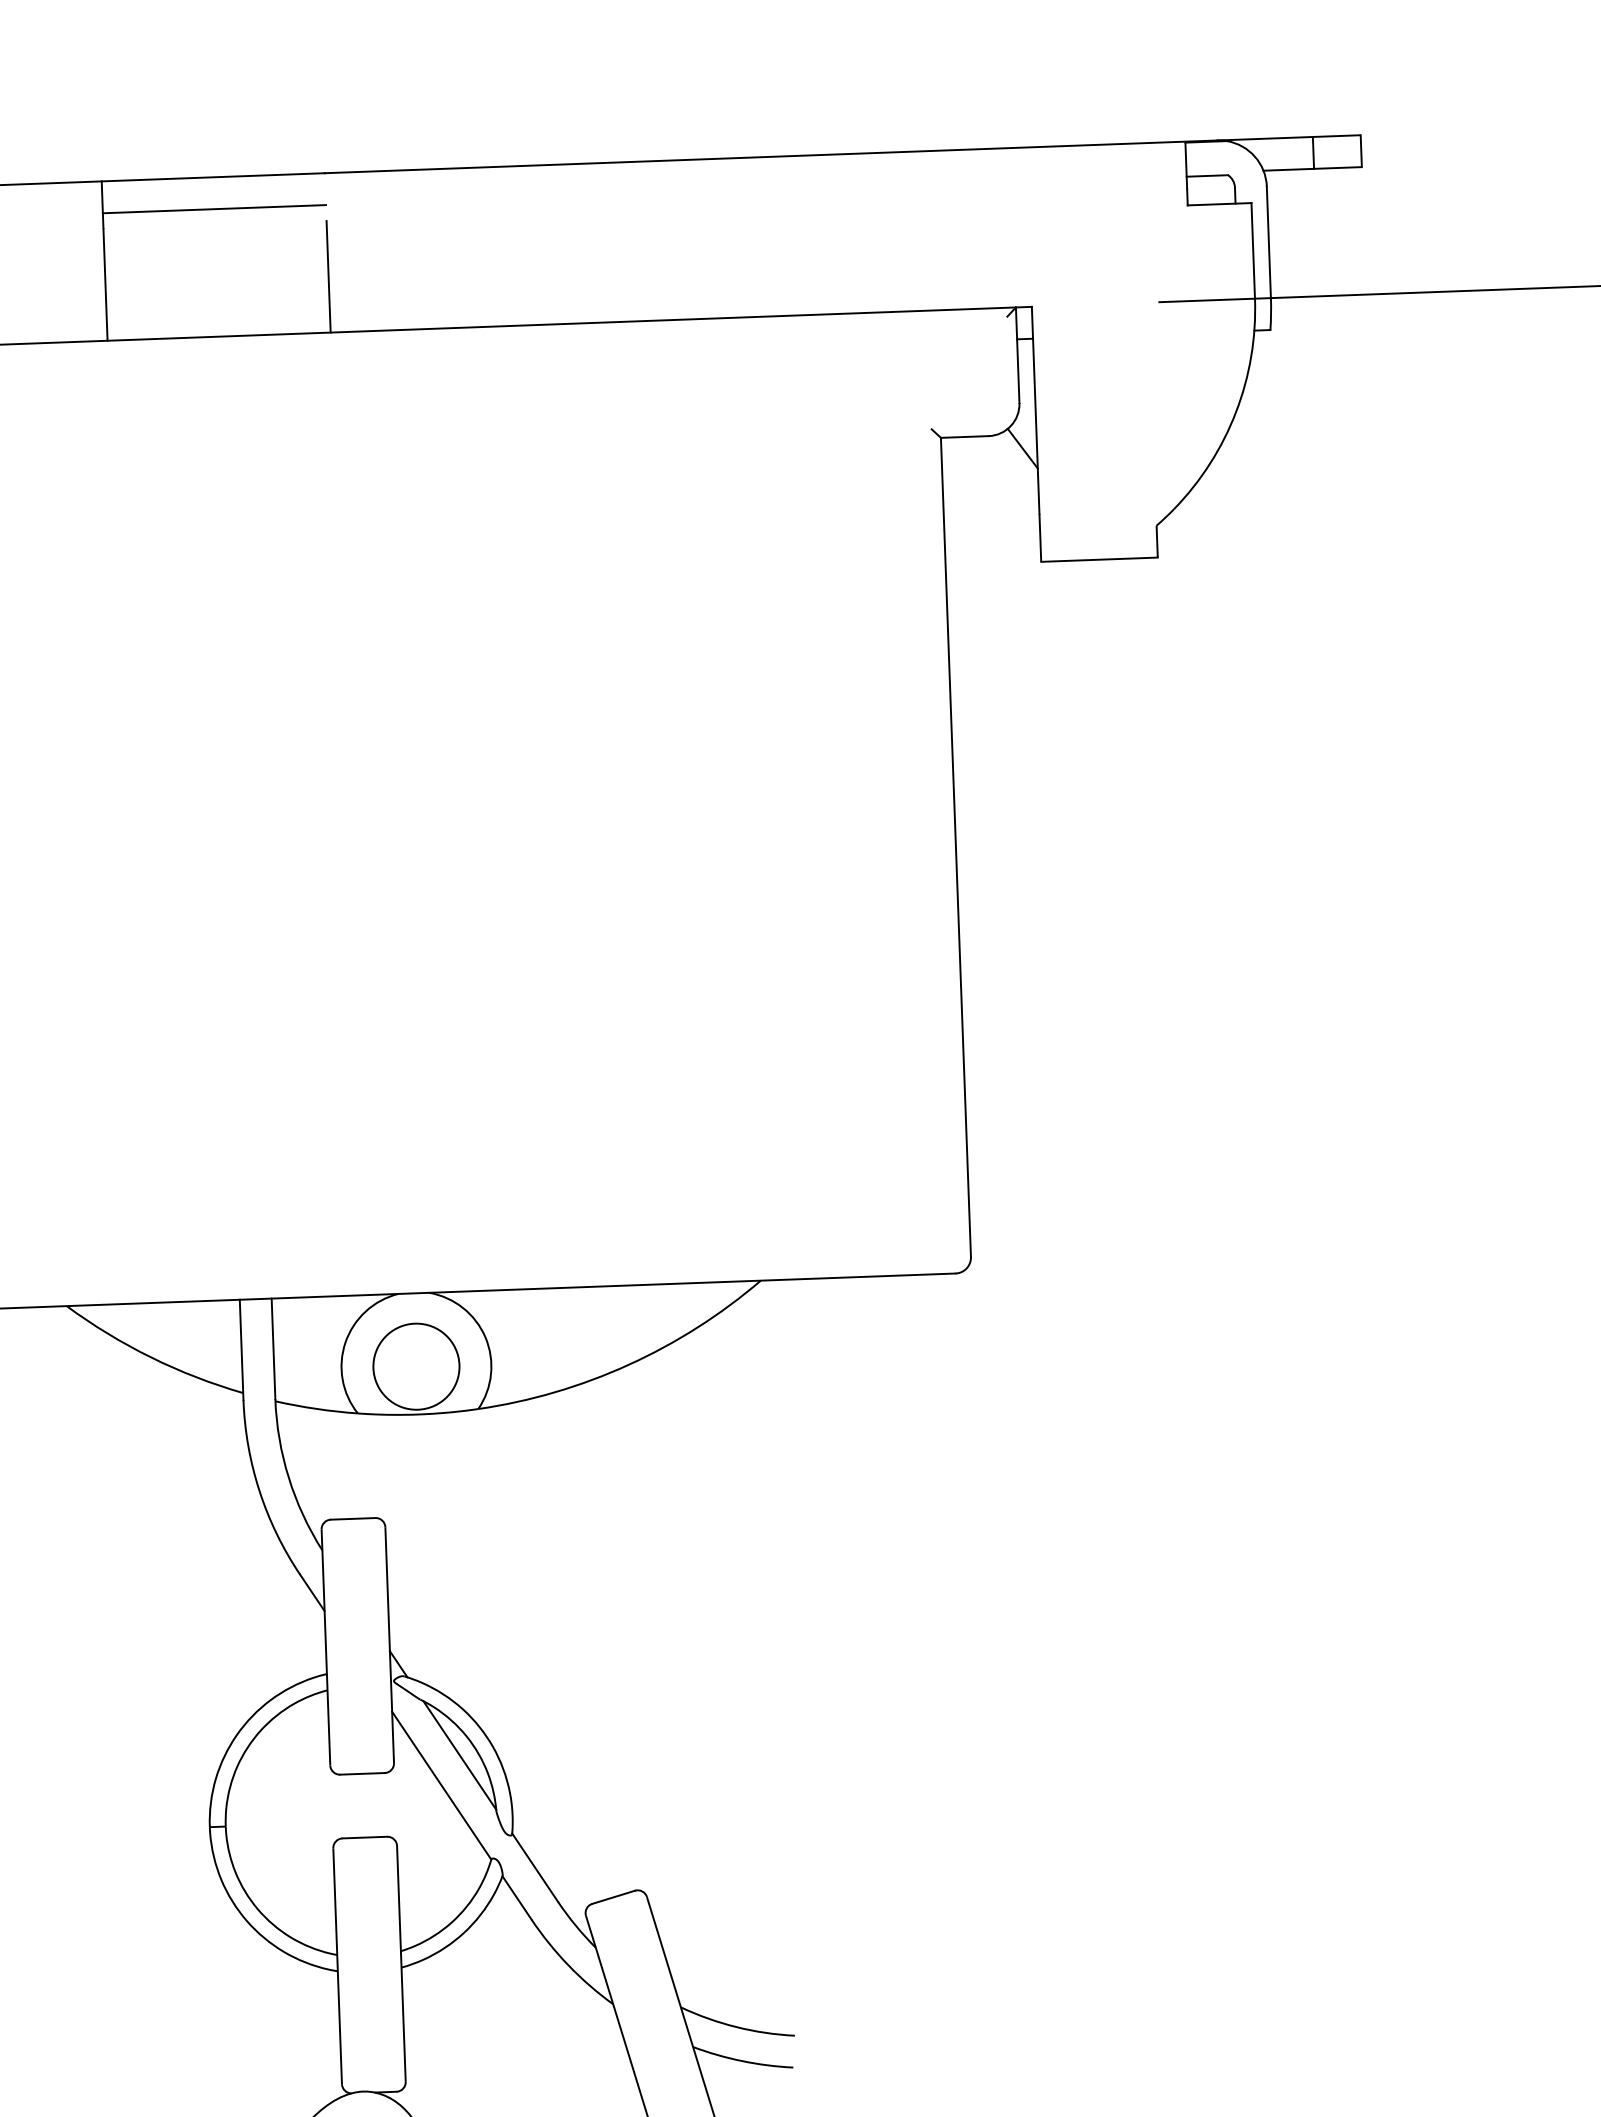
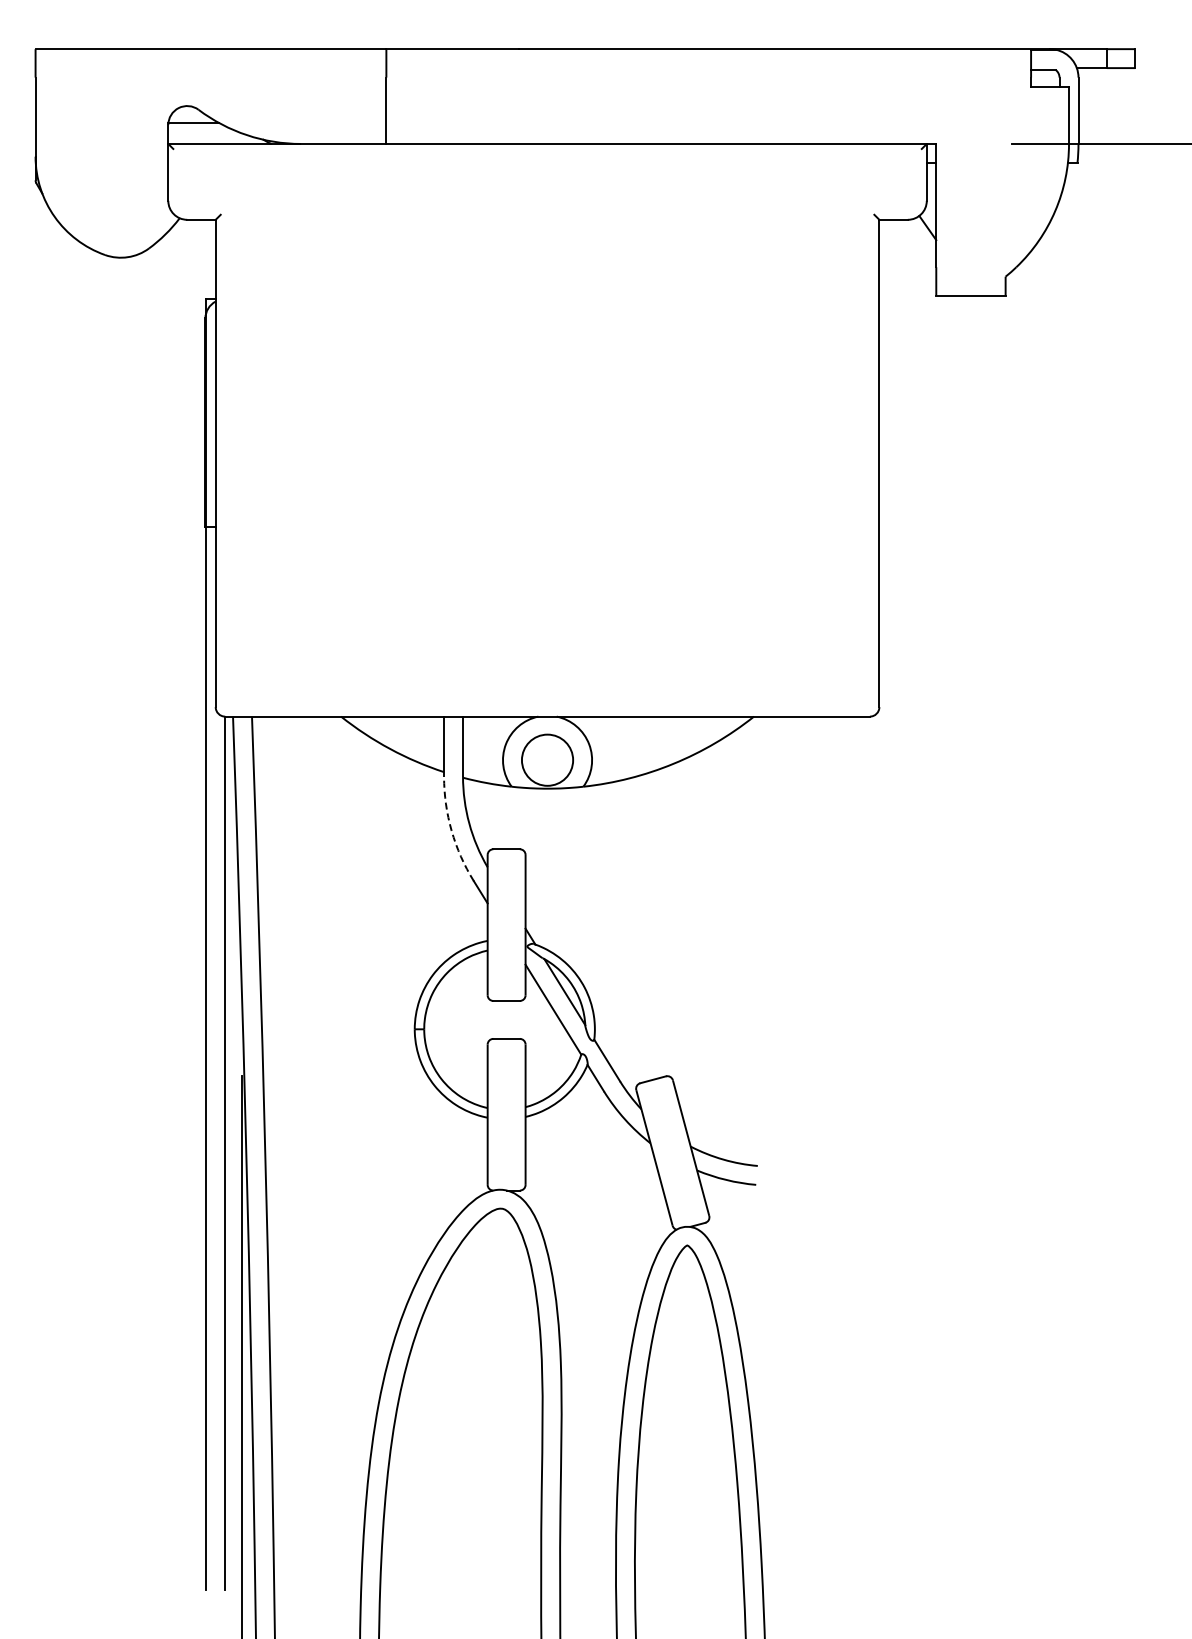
line: (214, 209) -> (452, 68), removed
line: (329, 276) -> (519, 110), removed
arc: (259, 1490) -> (451, 830), solid -> dashed

